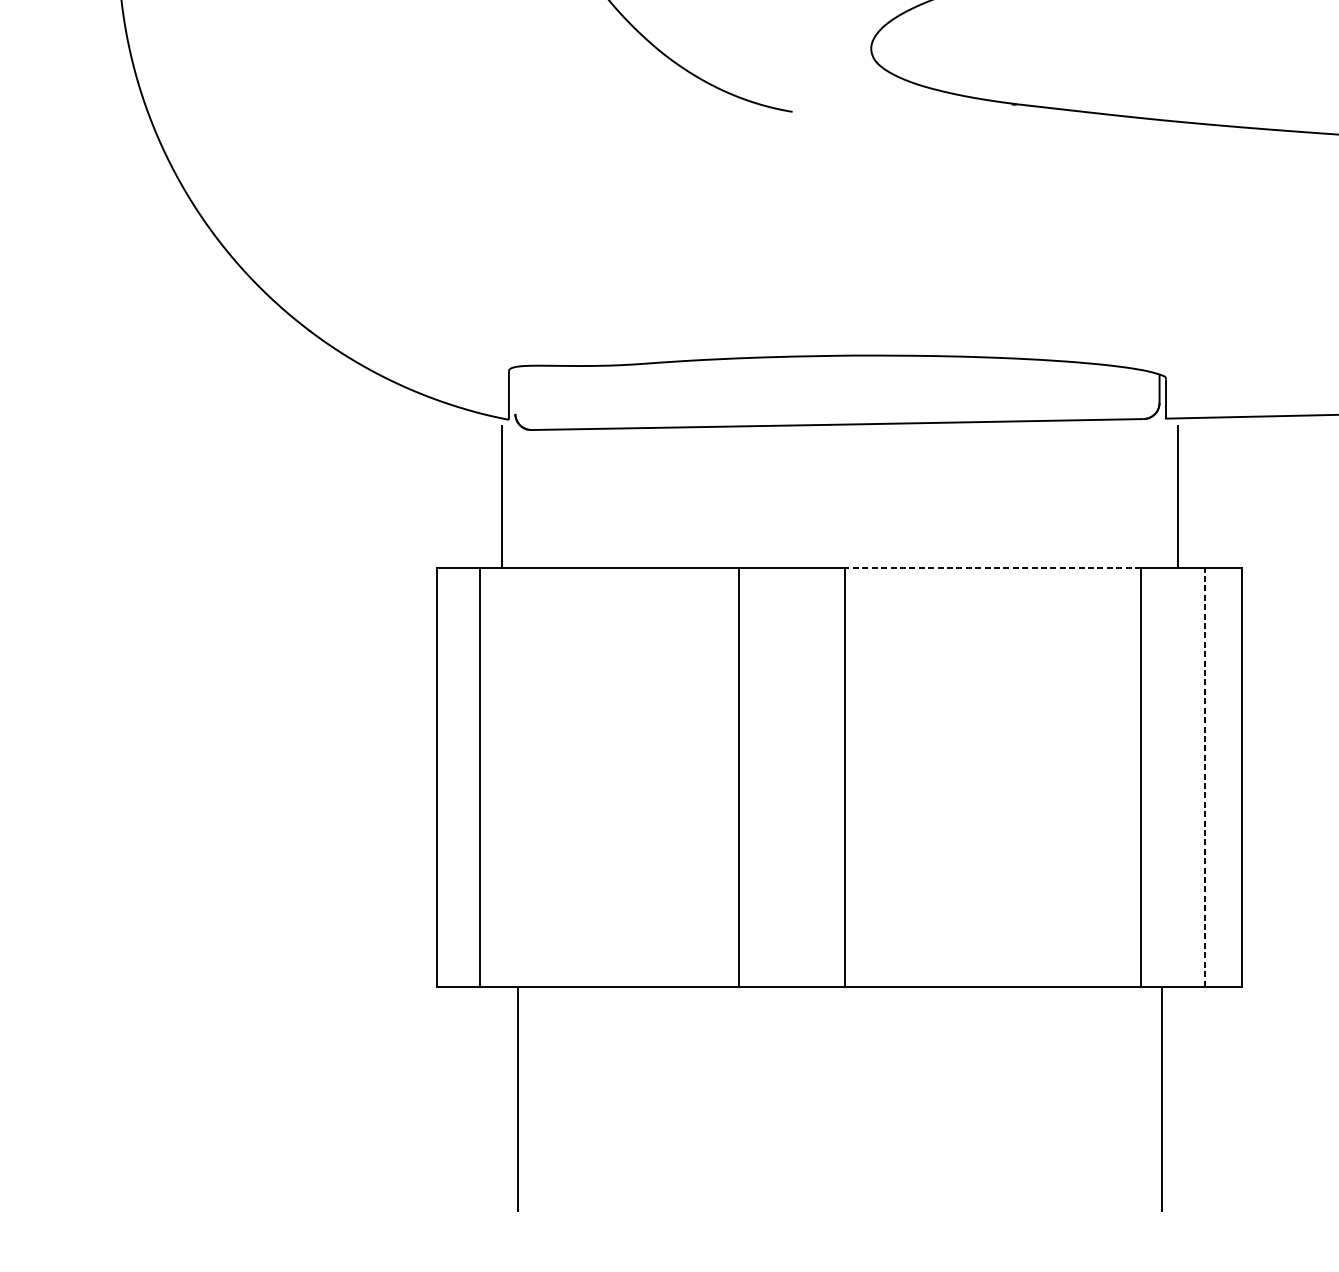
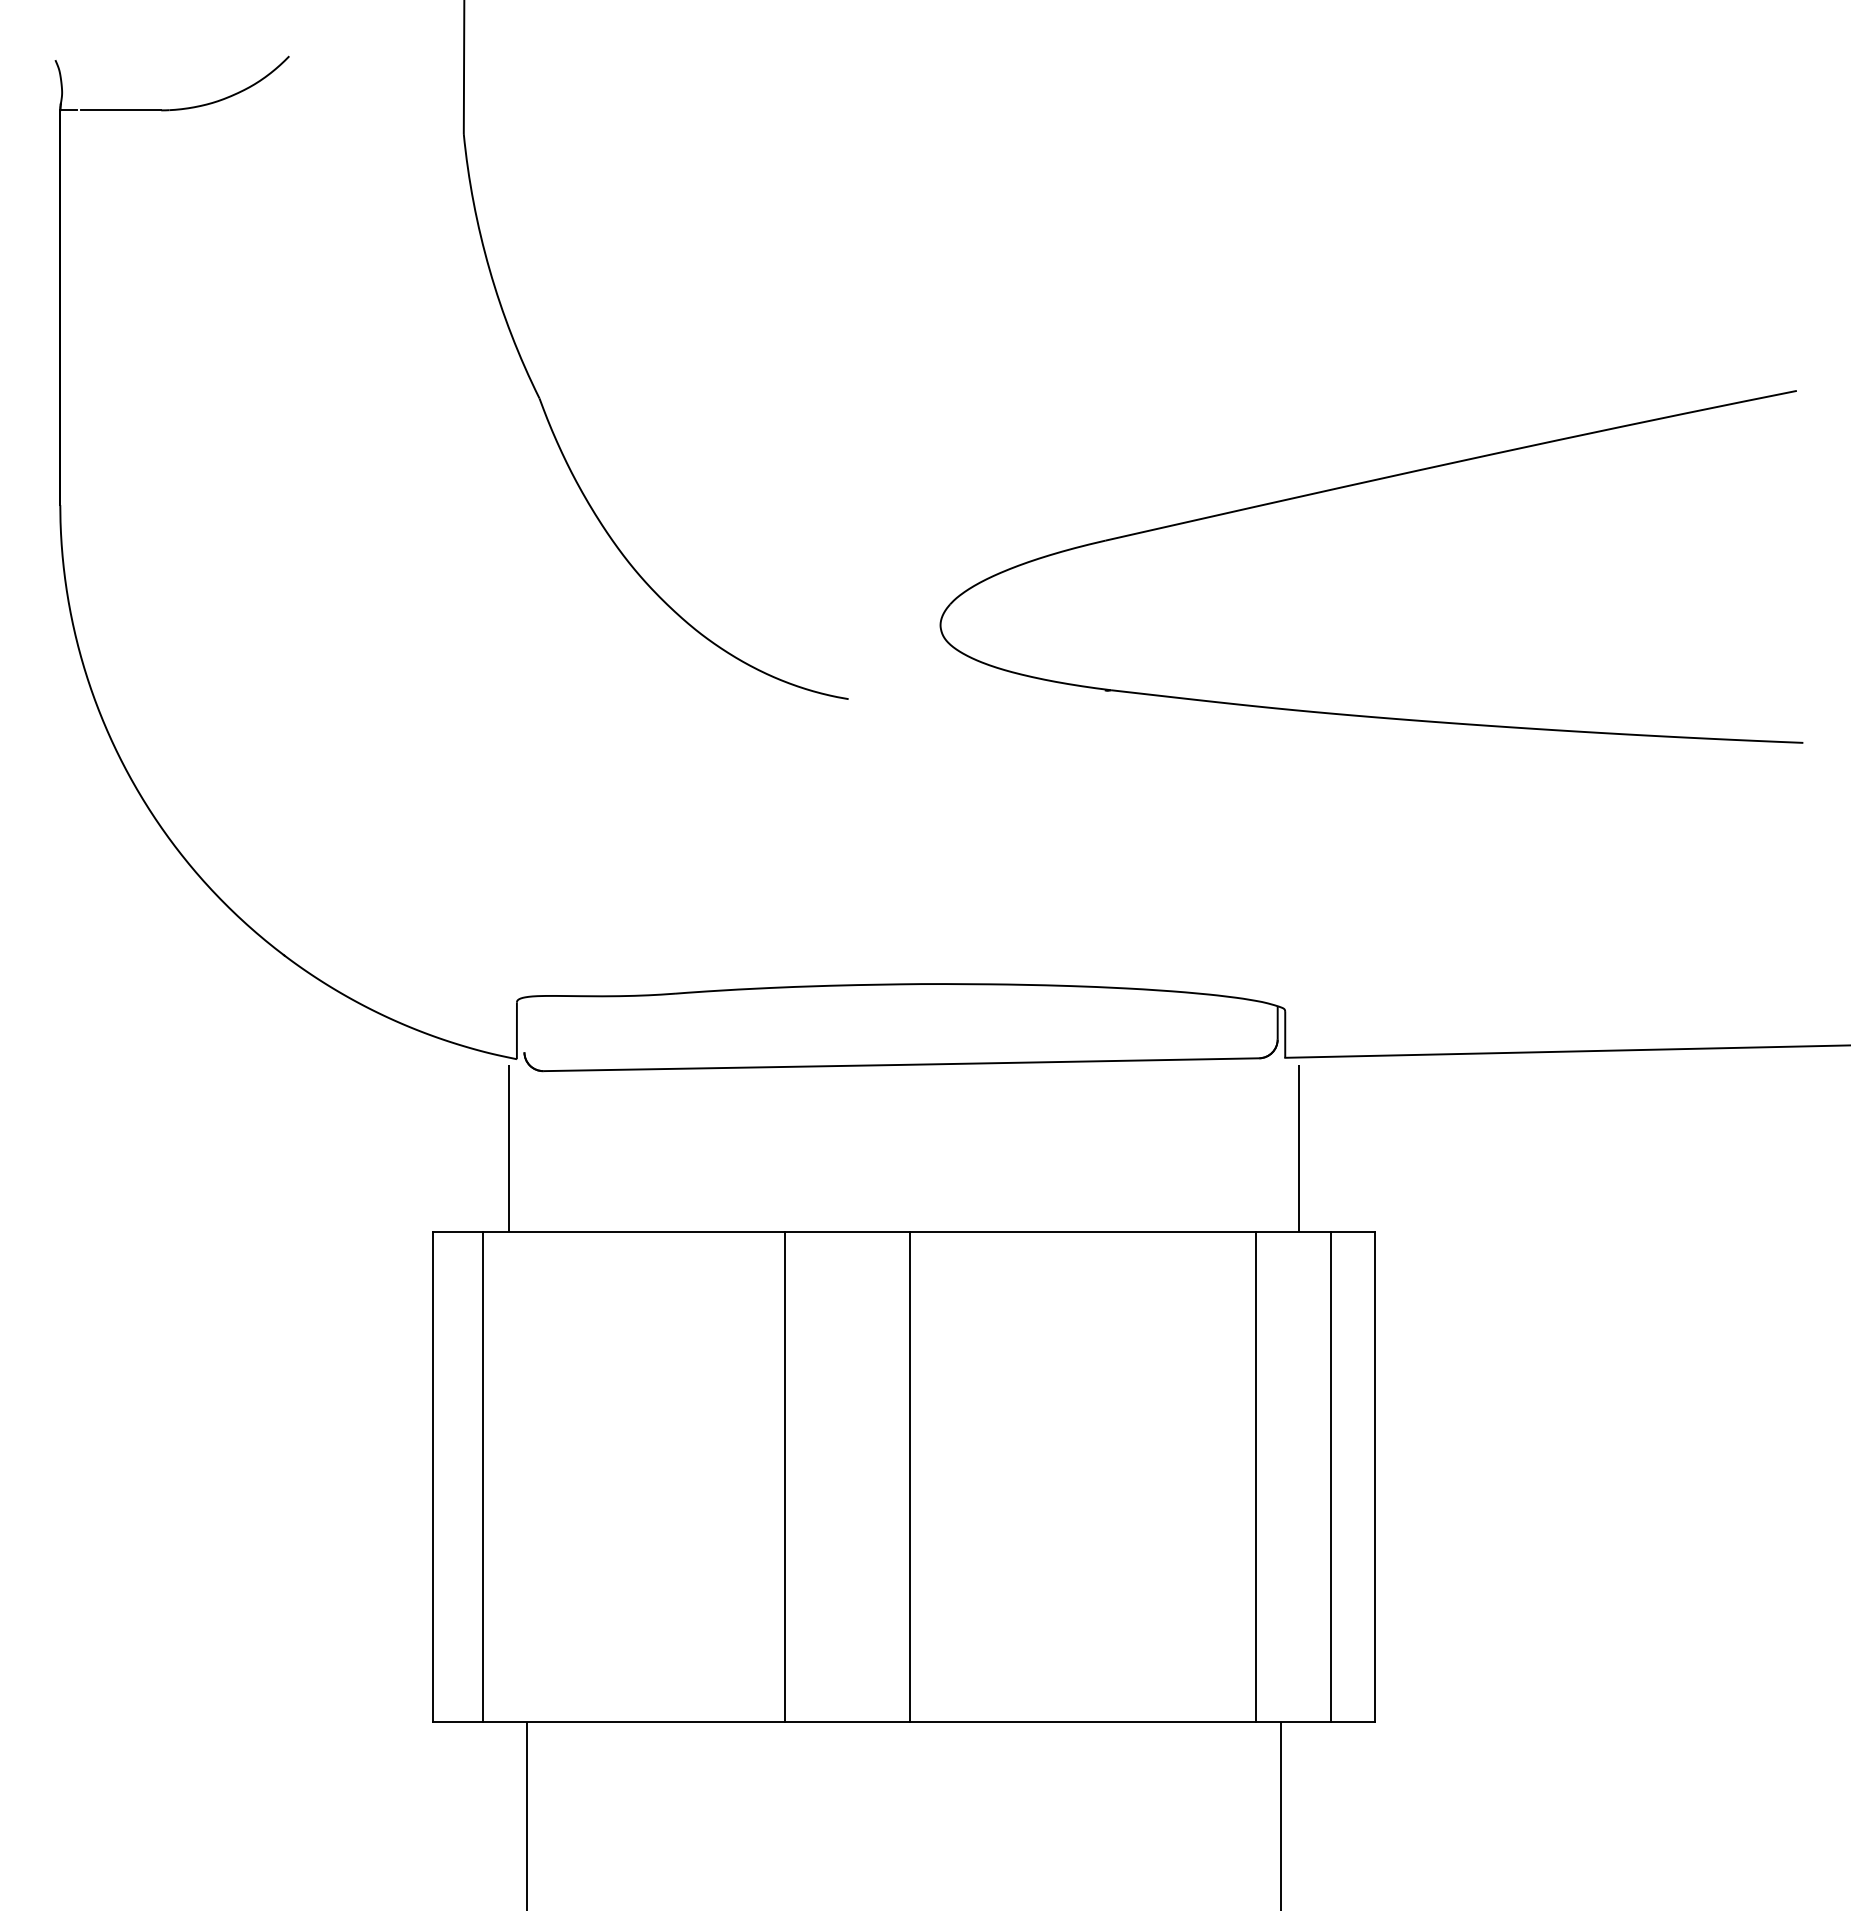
line: (993, 568) -> (1083, 1232), dashed -> solid
line: (1205, 777) -> (1331, 1477), dashed -> solid

